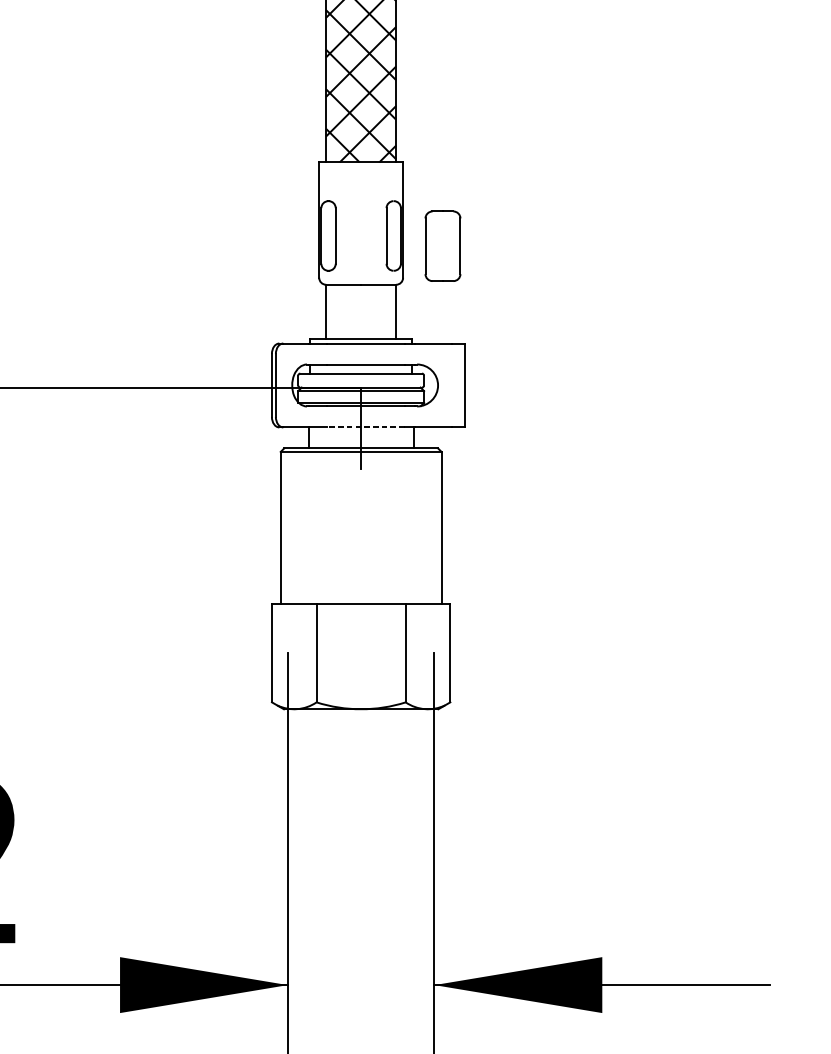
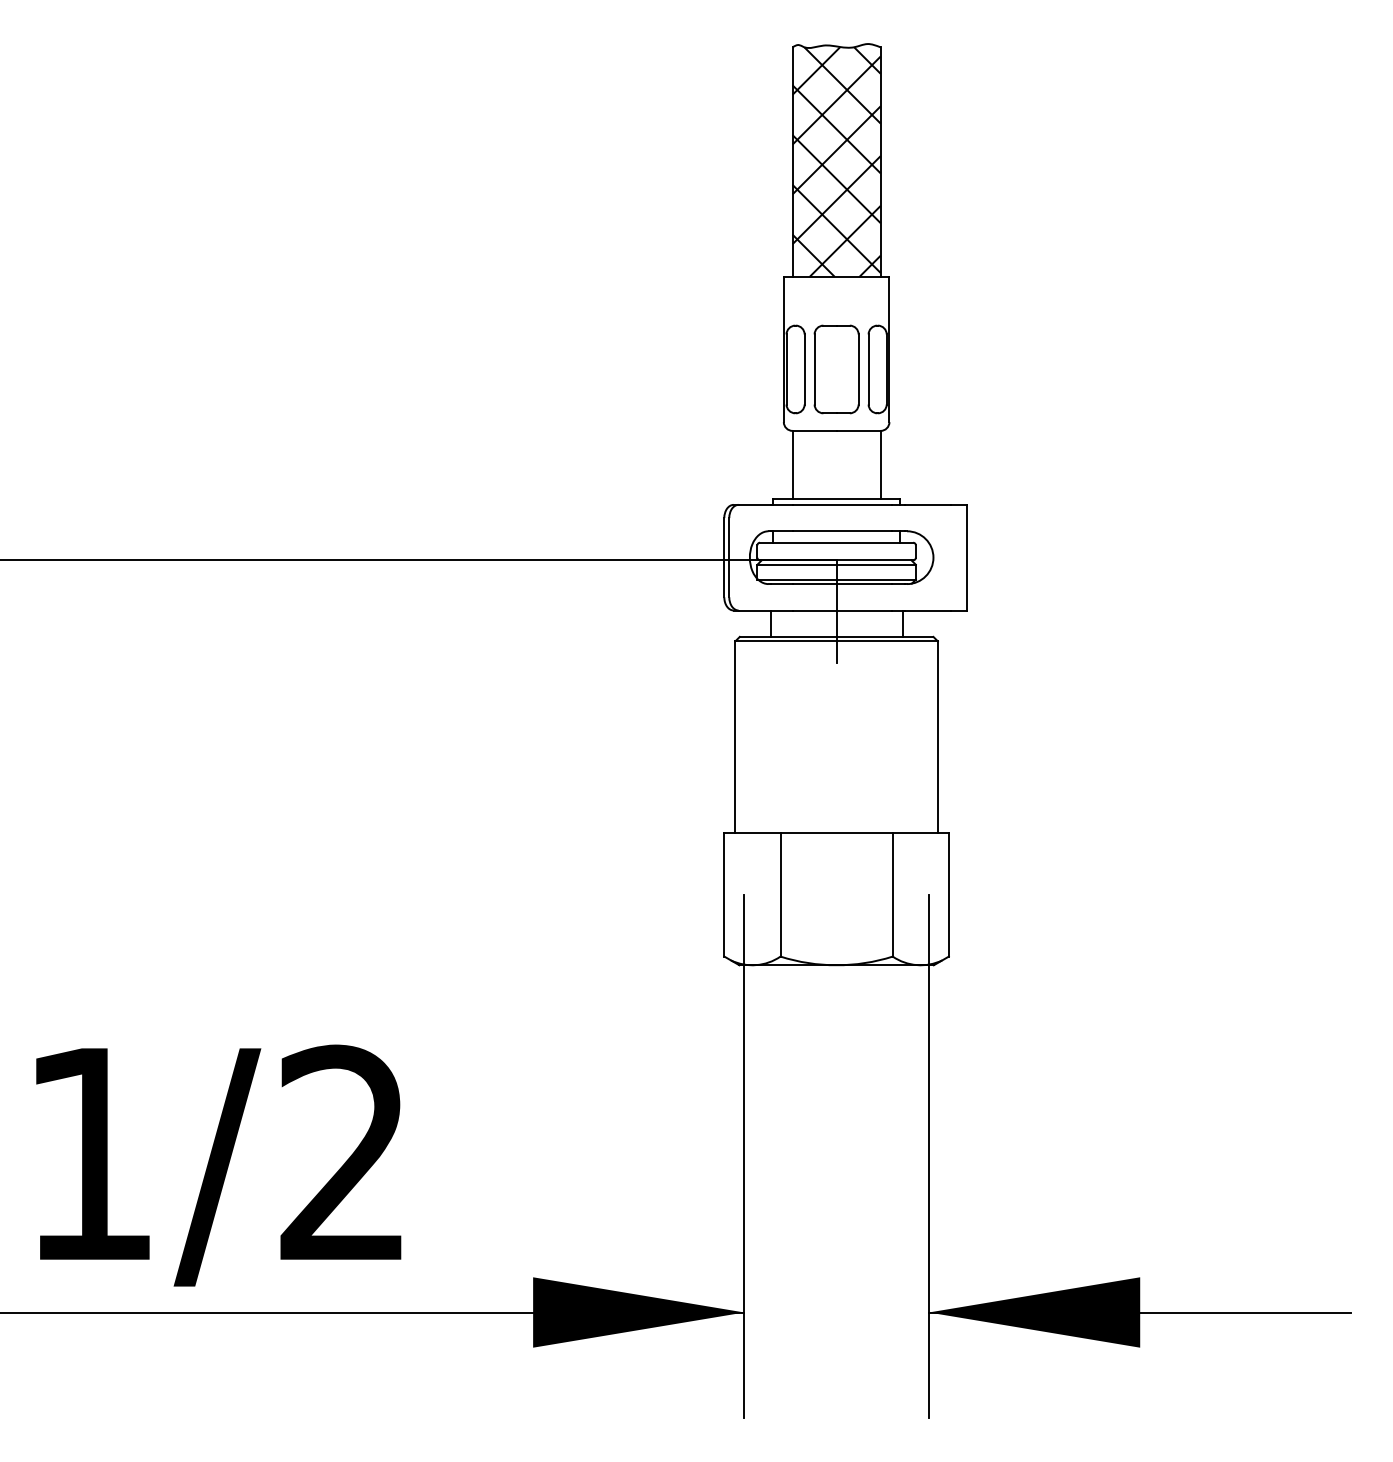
part: (442, 246) -> (836, 369), moved
line: (365, 427) -> (841, 610), dashed -> solid

